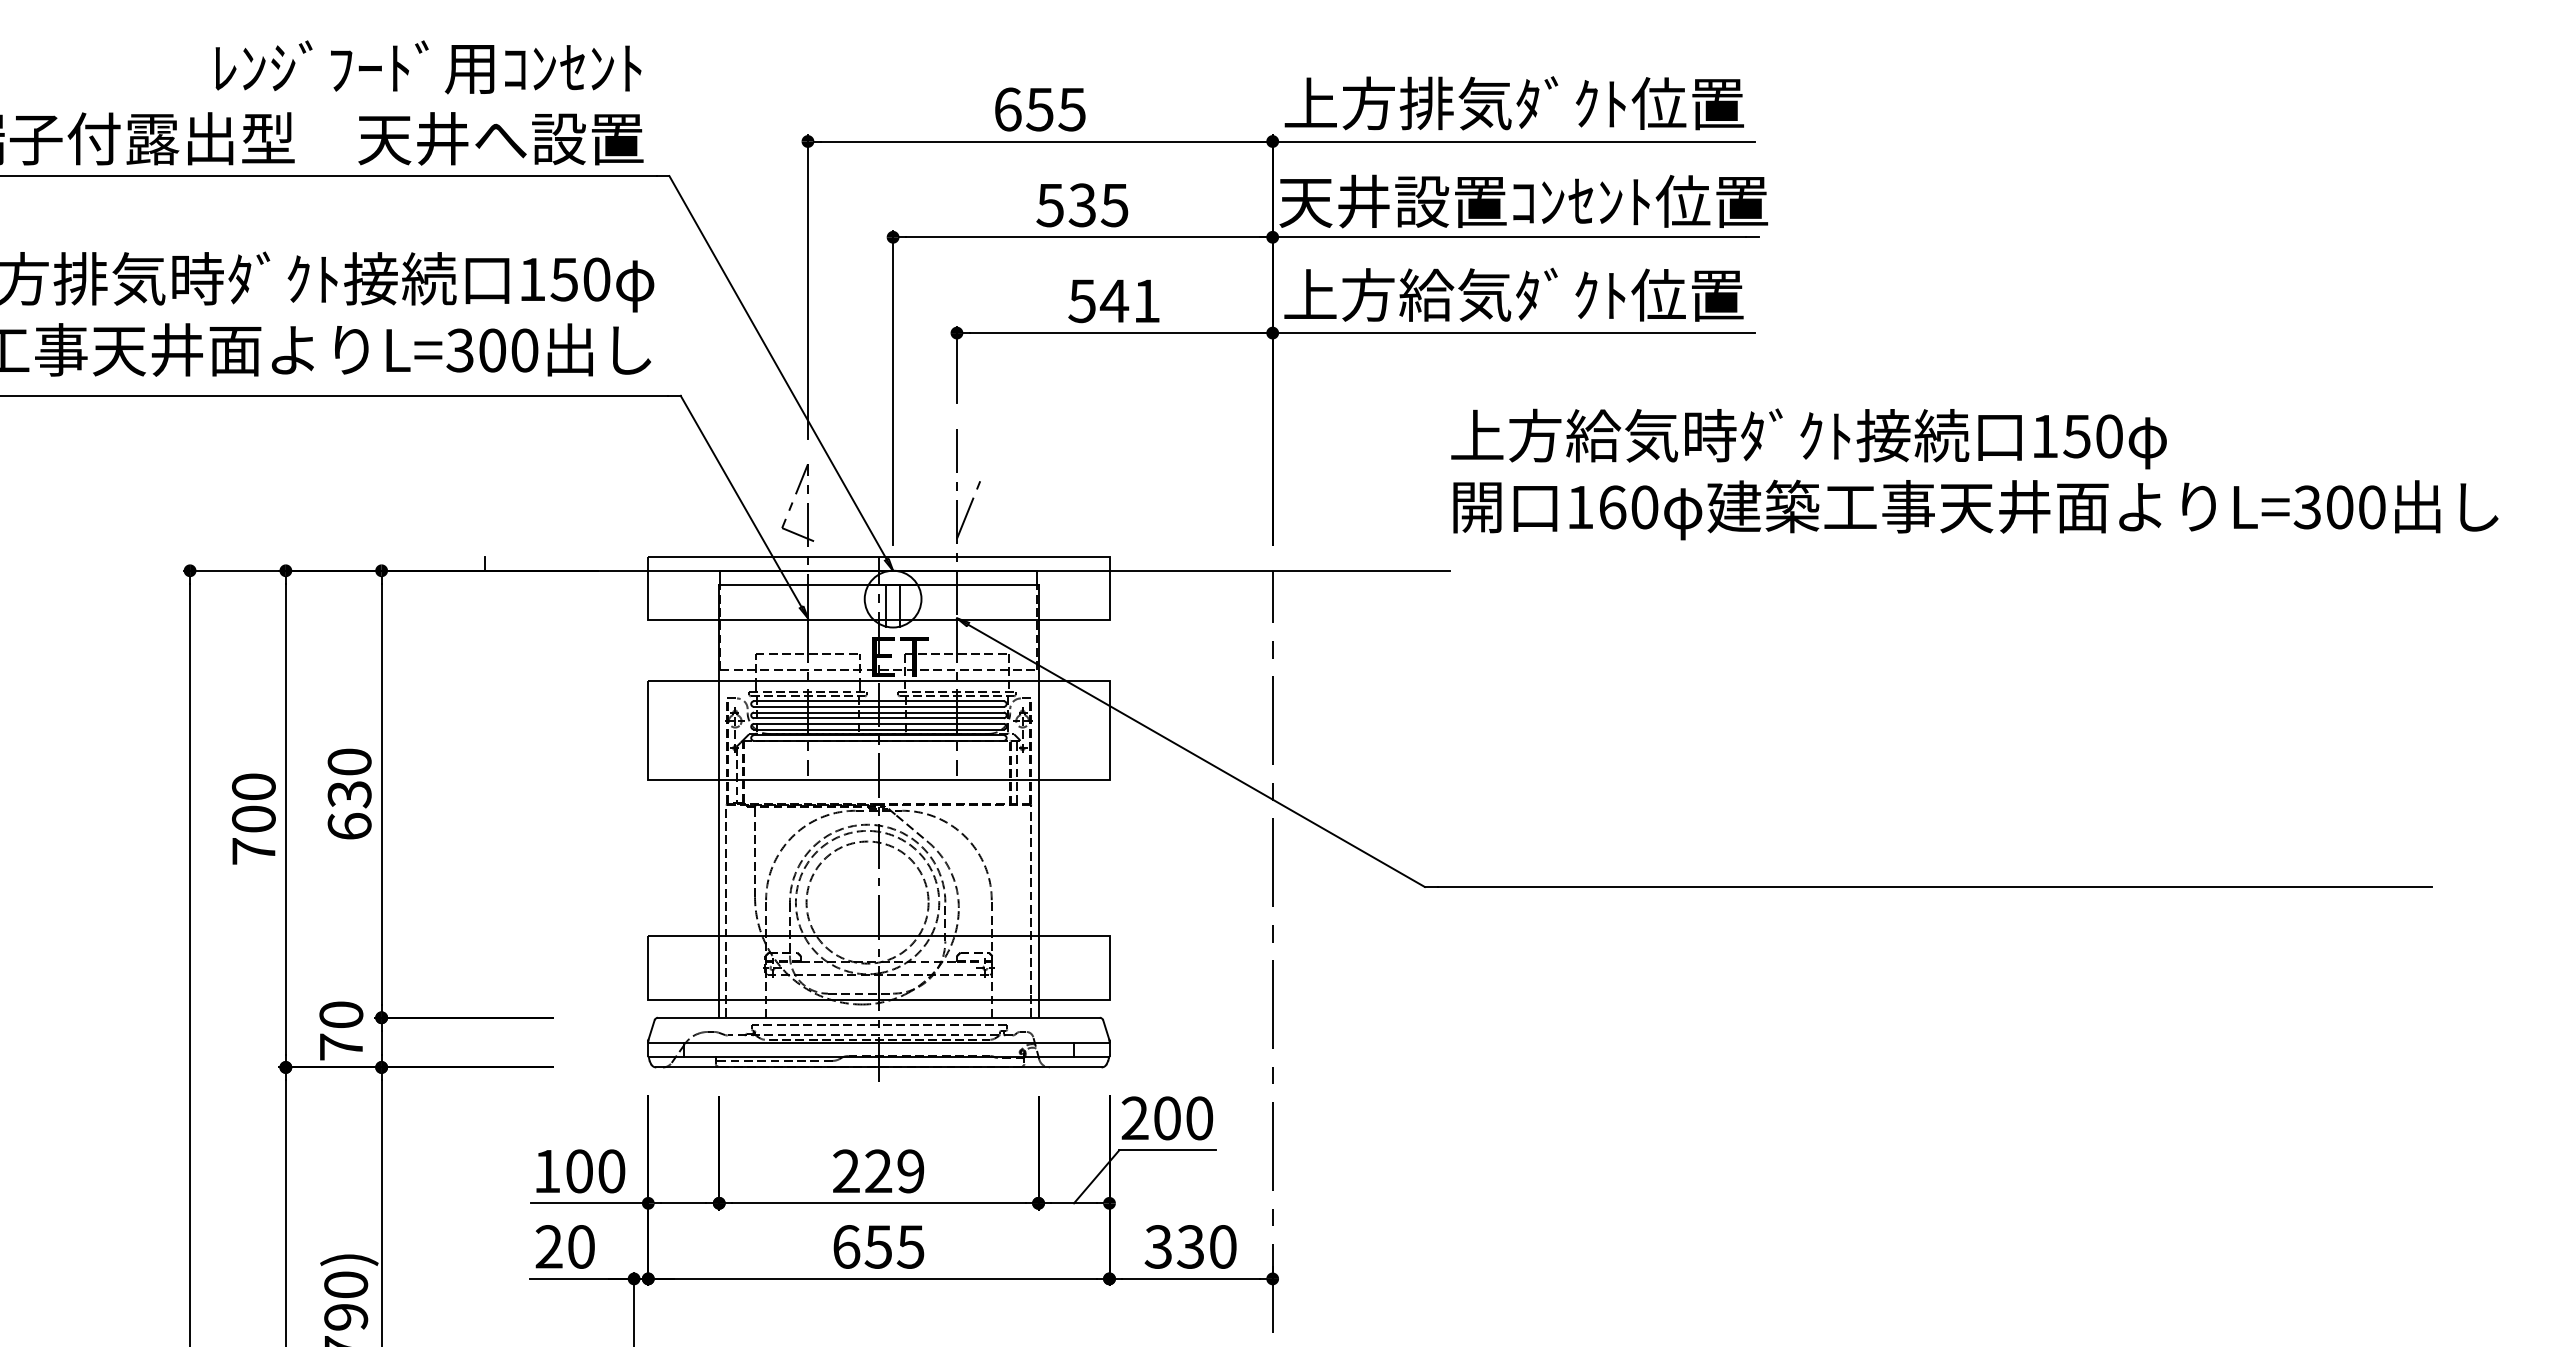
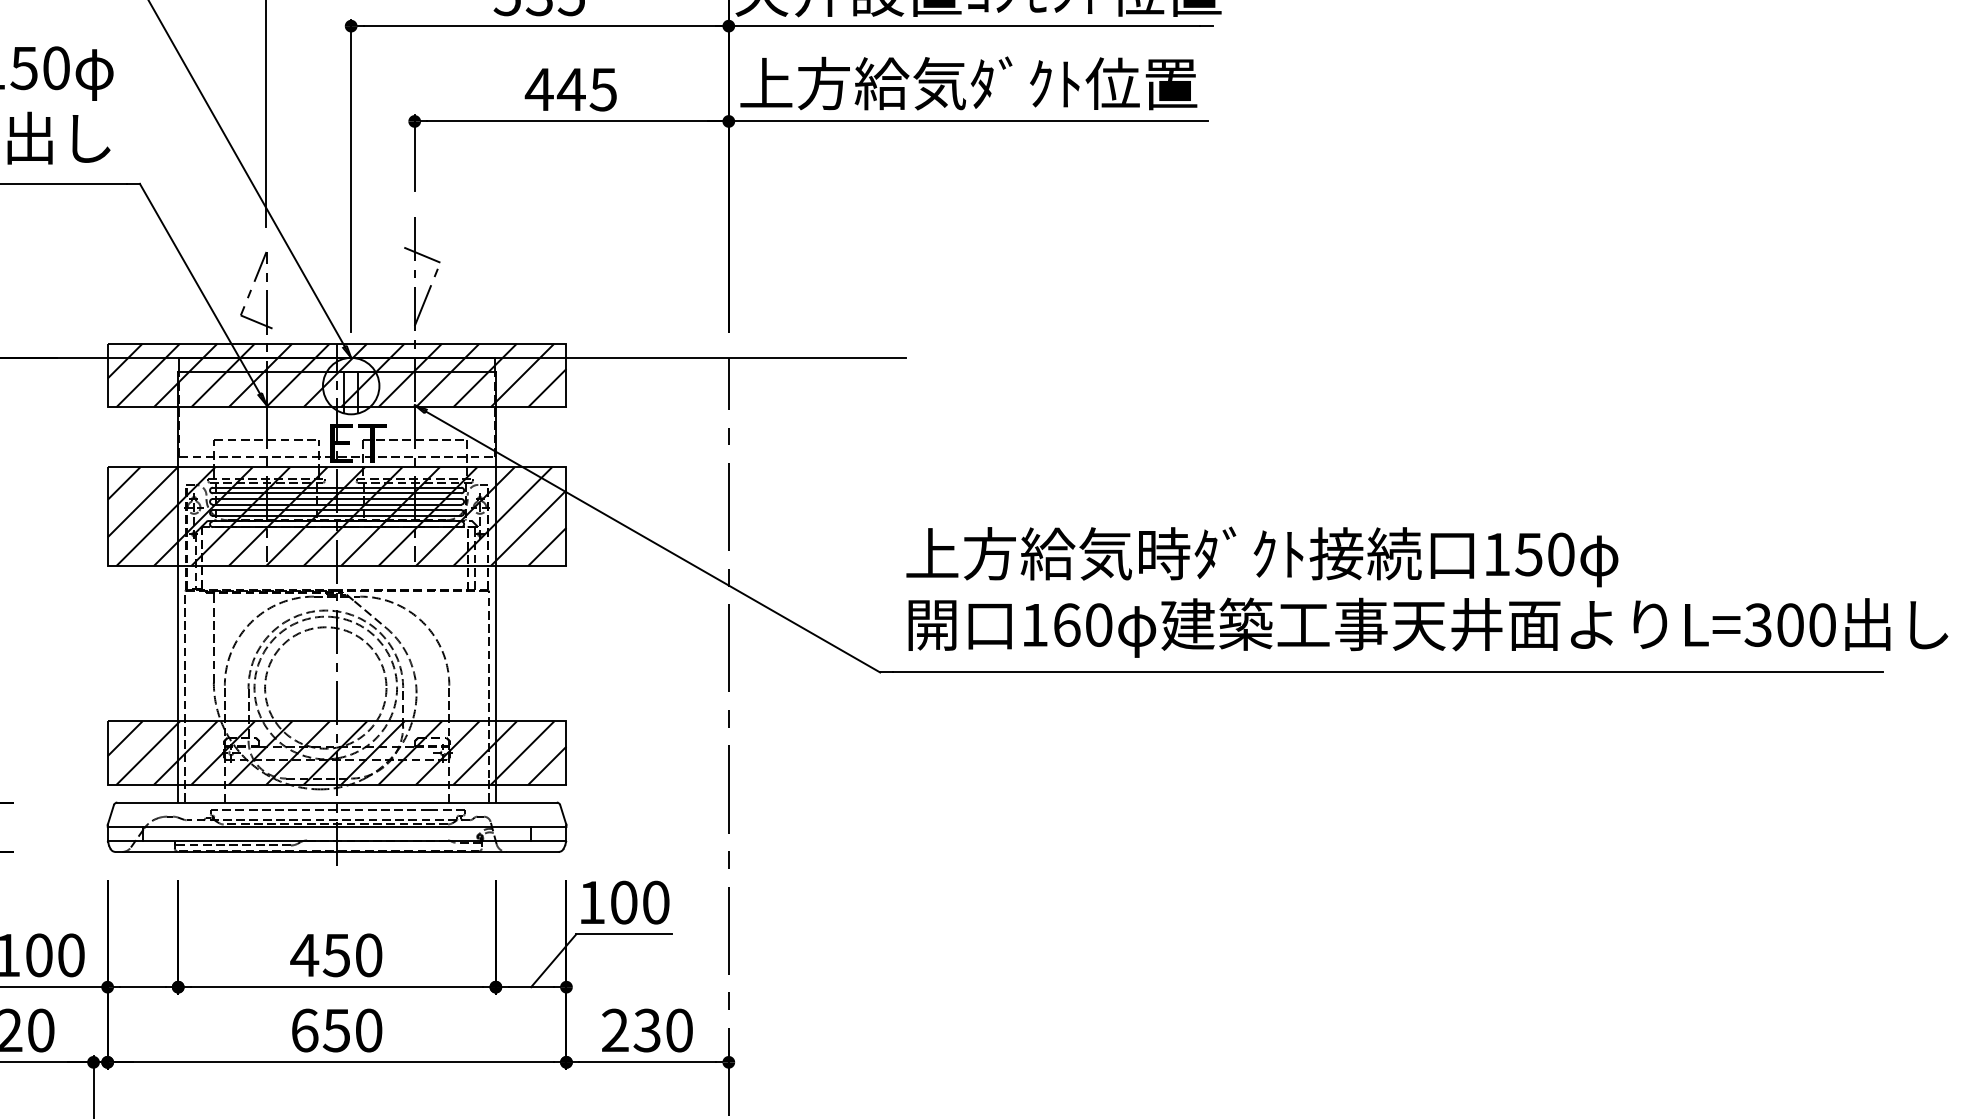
text: (1113, 301) -> (570, 90), 541 -> 445
line: (964, 467) -> (422, 255), added
text: (1974, 474) -> (1426, 592), moved
hatch: (878, 588) -> (336, 375), added
hatch: (878, 730) -> (336, 516), added
hatch: (878, 968) -> (336, 753), added
text: (1134, 1117) -> (591, 901), 200 -> 100
text: (877, 1171) -> (335, 955), 229 -> 450
text: (910, 1246) -> (368, 1030), 655 -> 650
text: (1157, 1246) -> (614, 1030), 330 -> 230

